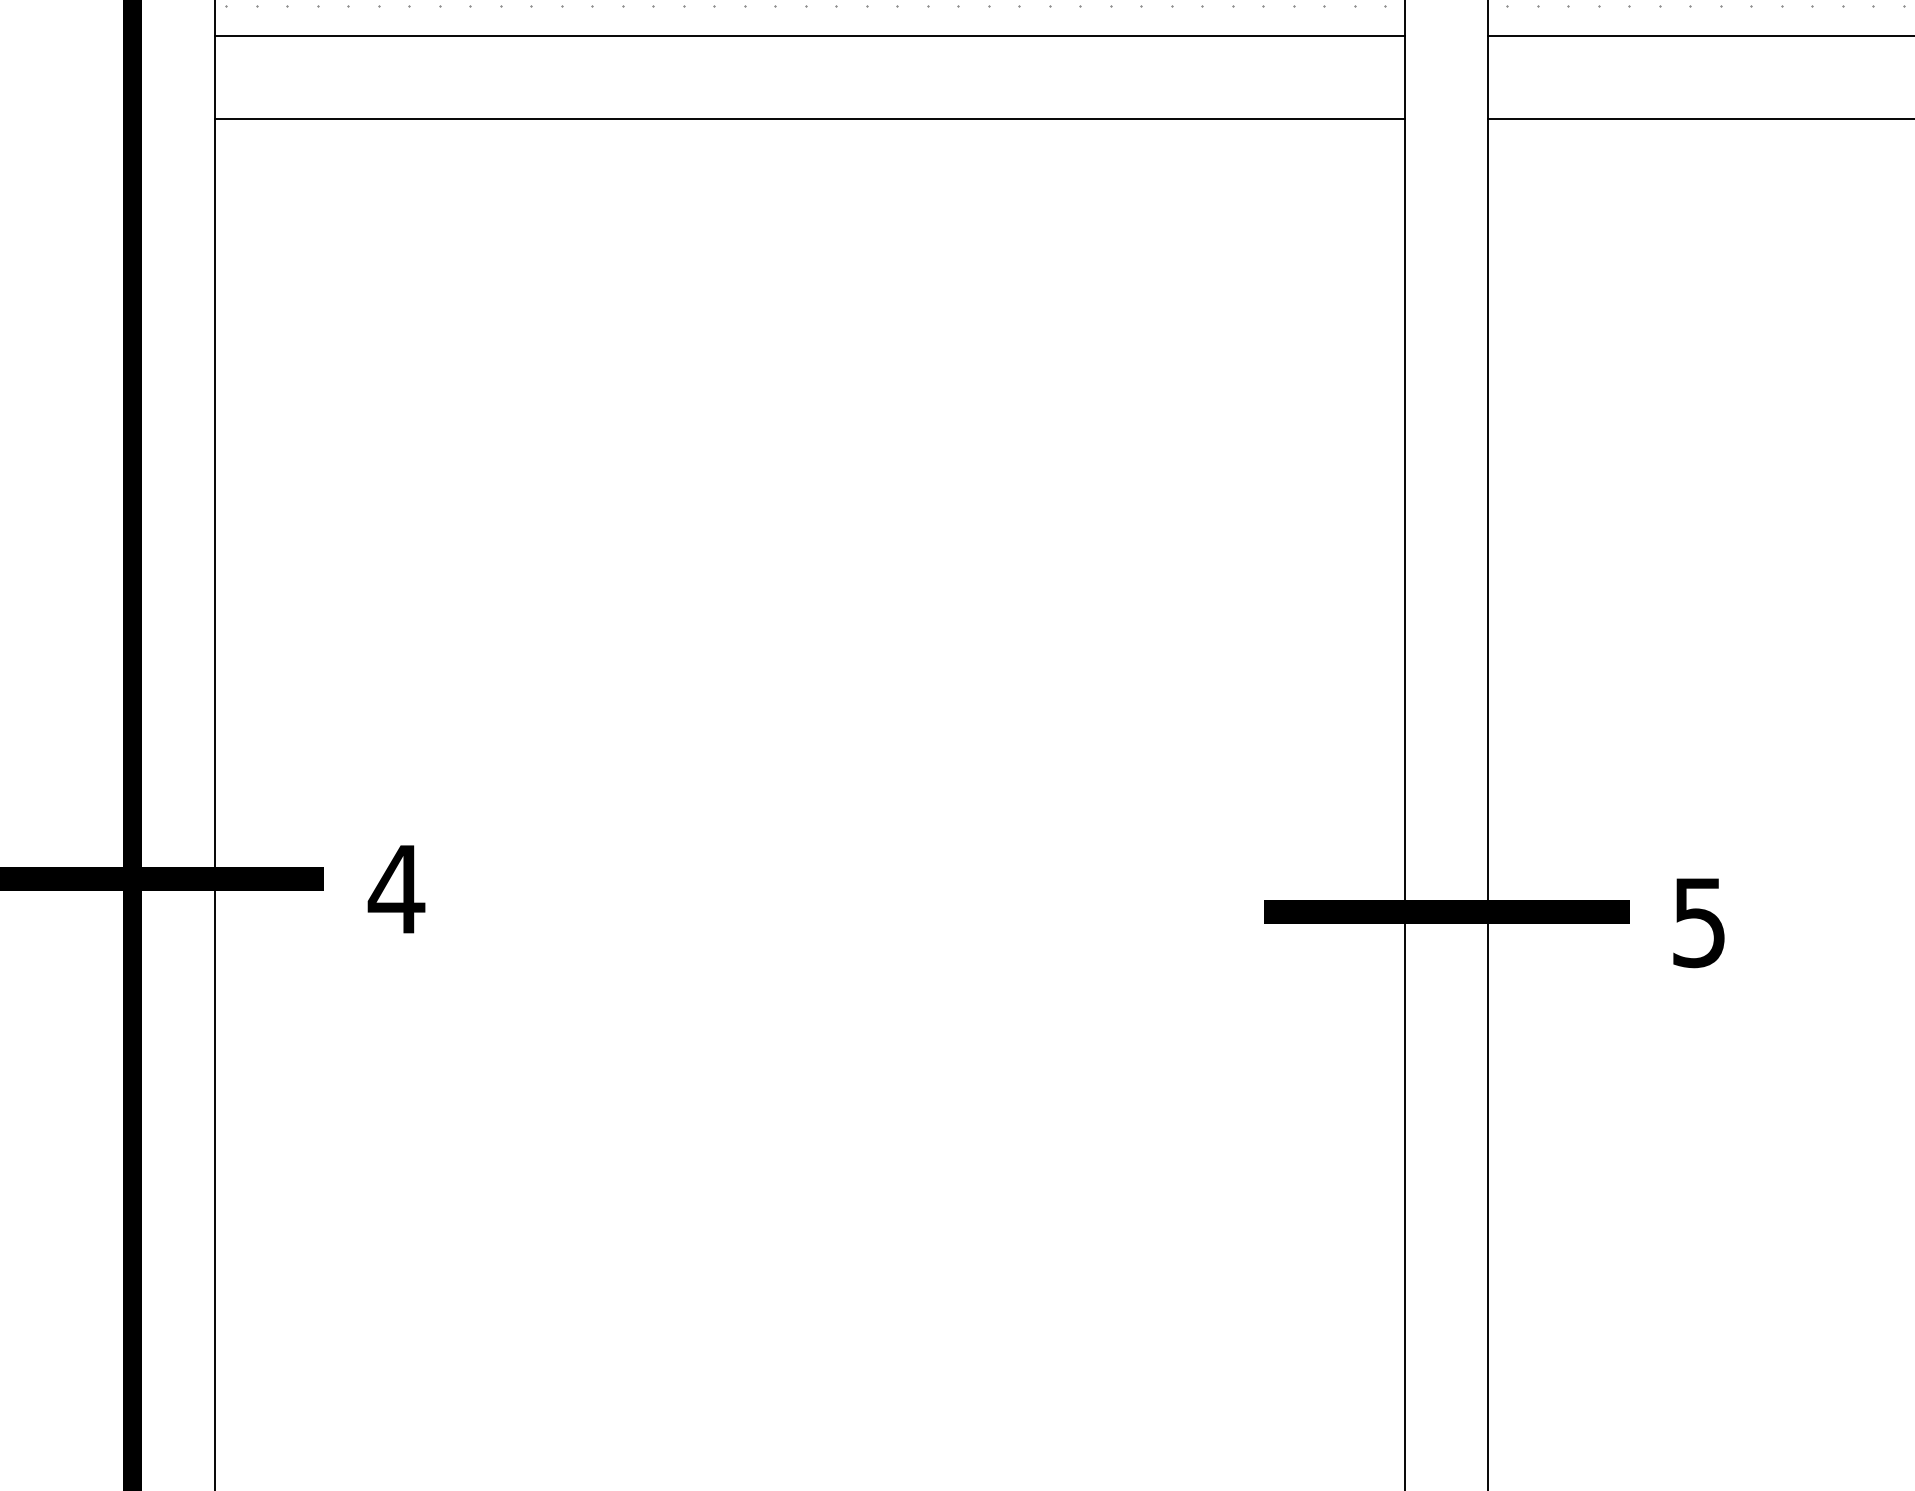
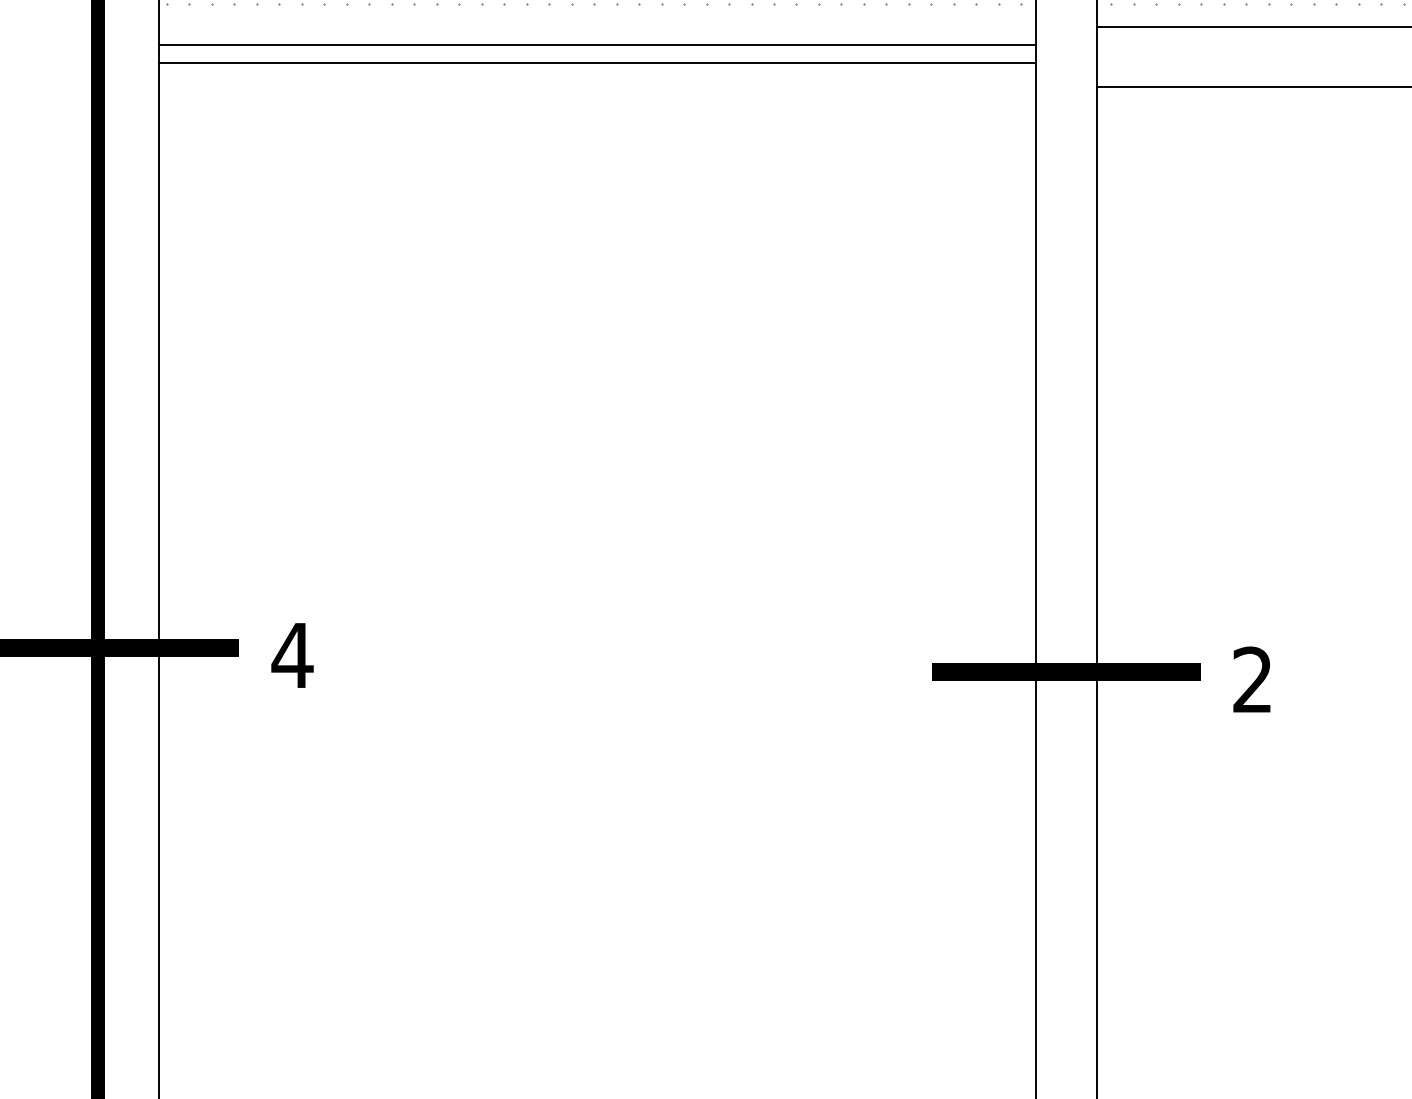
line: (809, 36) -> (596, 63), moved
line: (809, 118) -> (596, 45), moved
text: (1698, 922) -> (1252, 679), 5 -> 2

